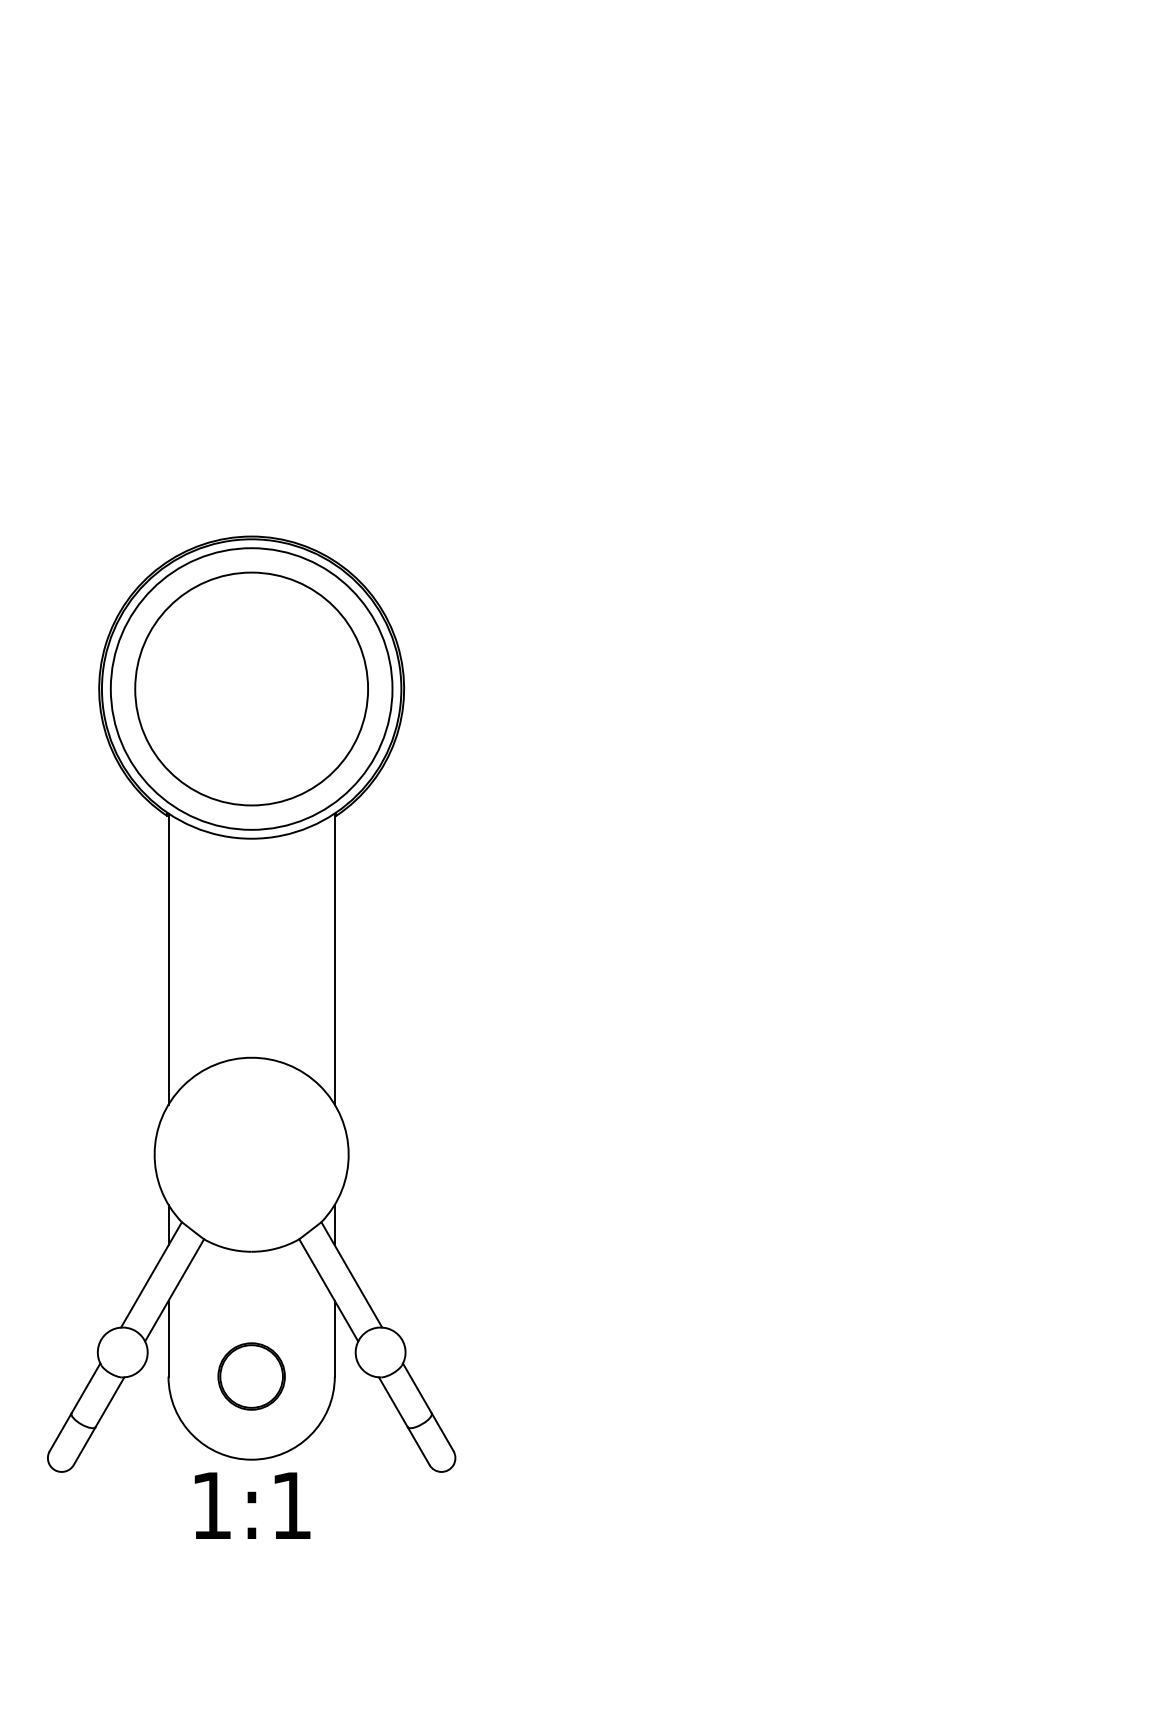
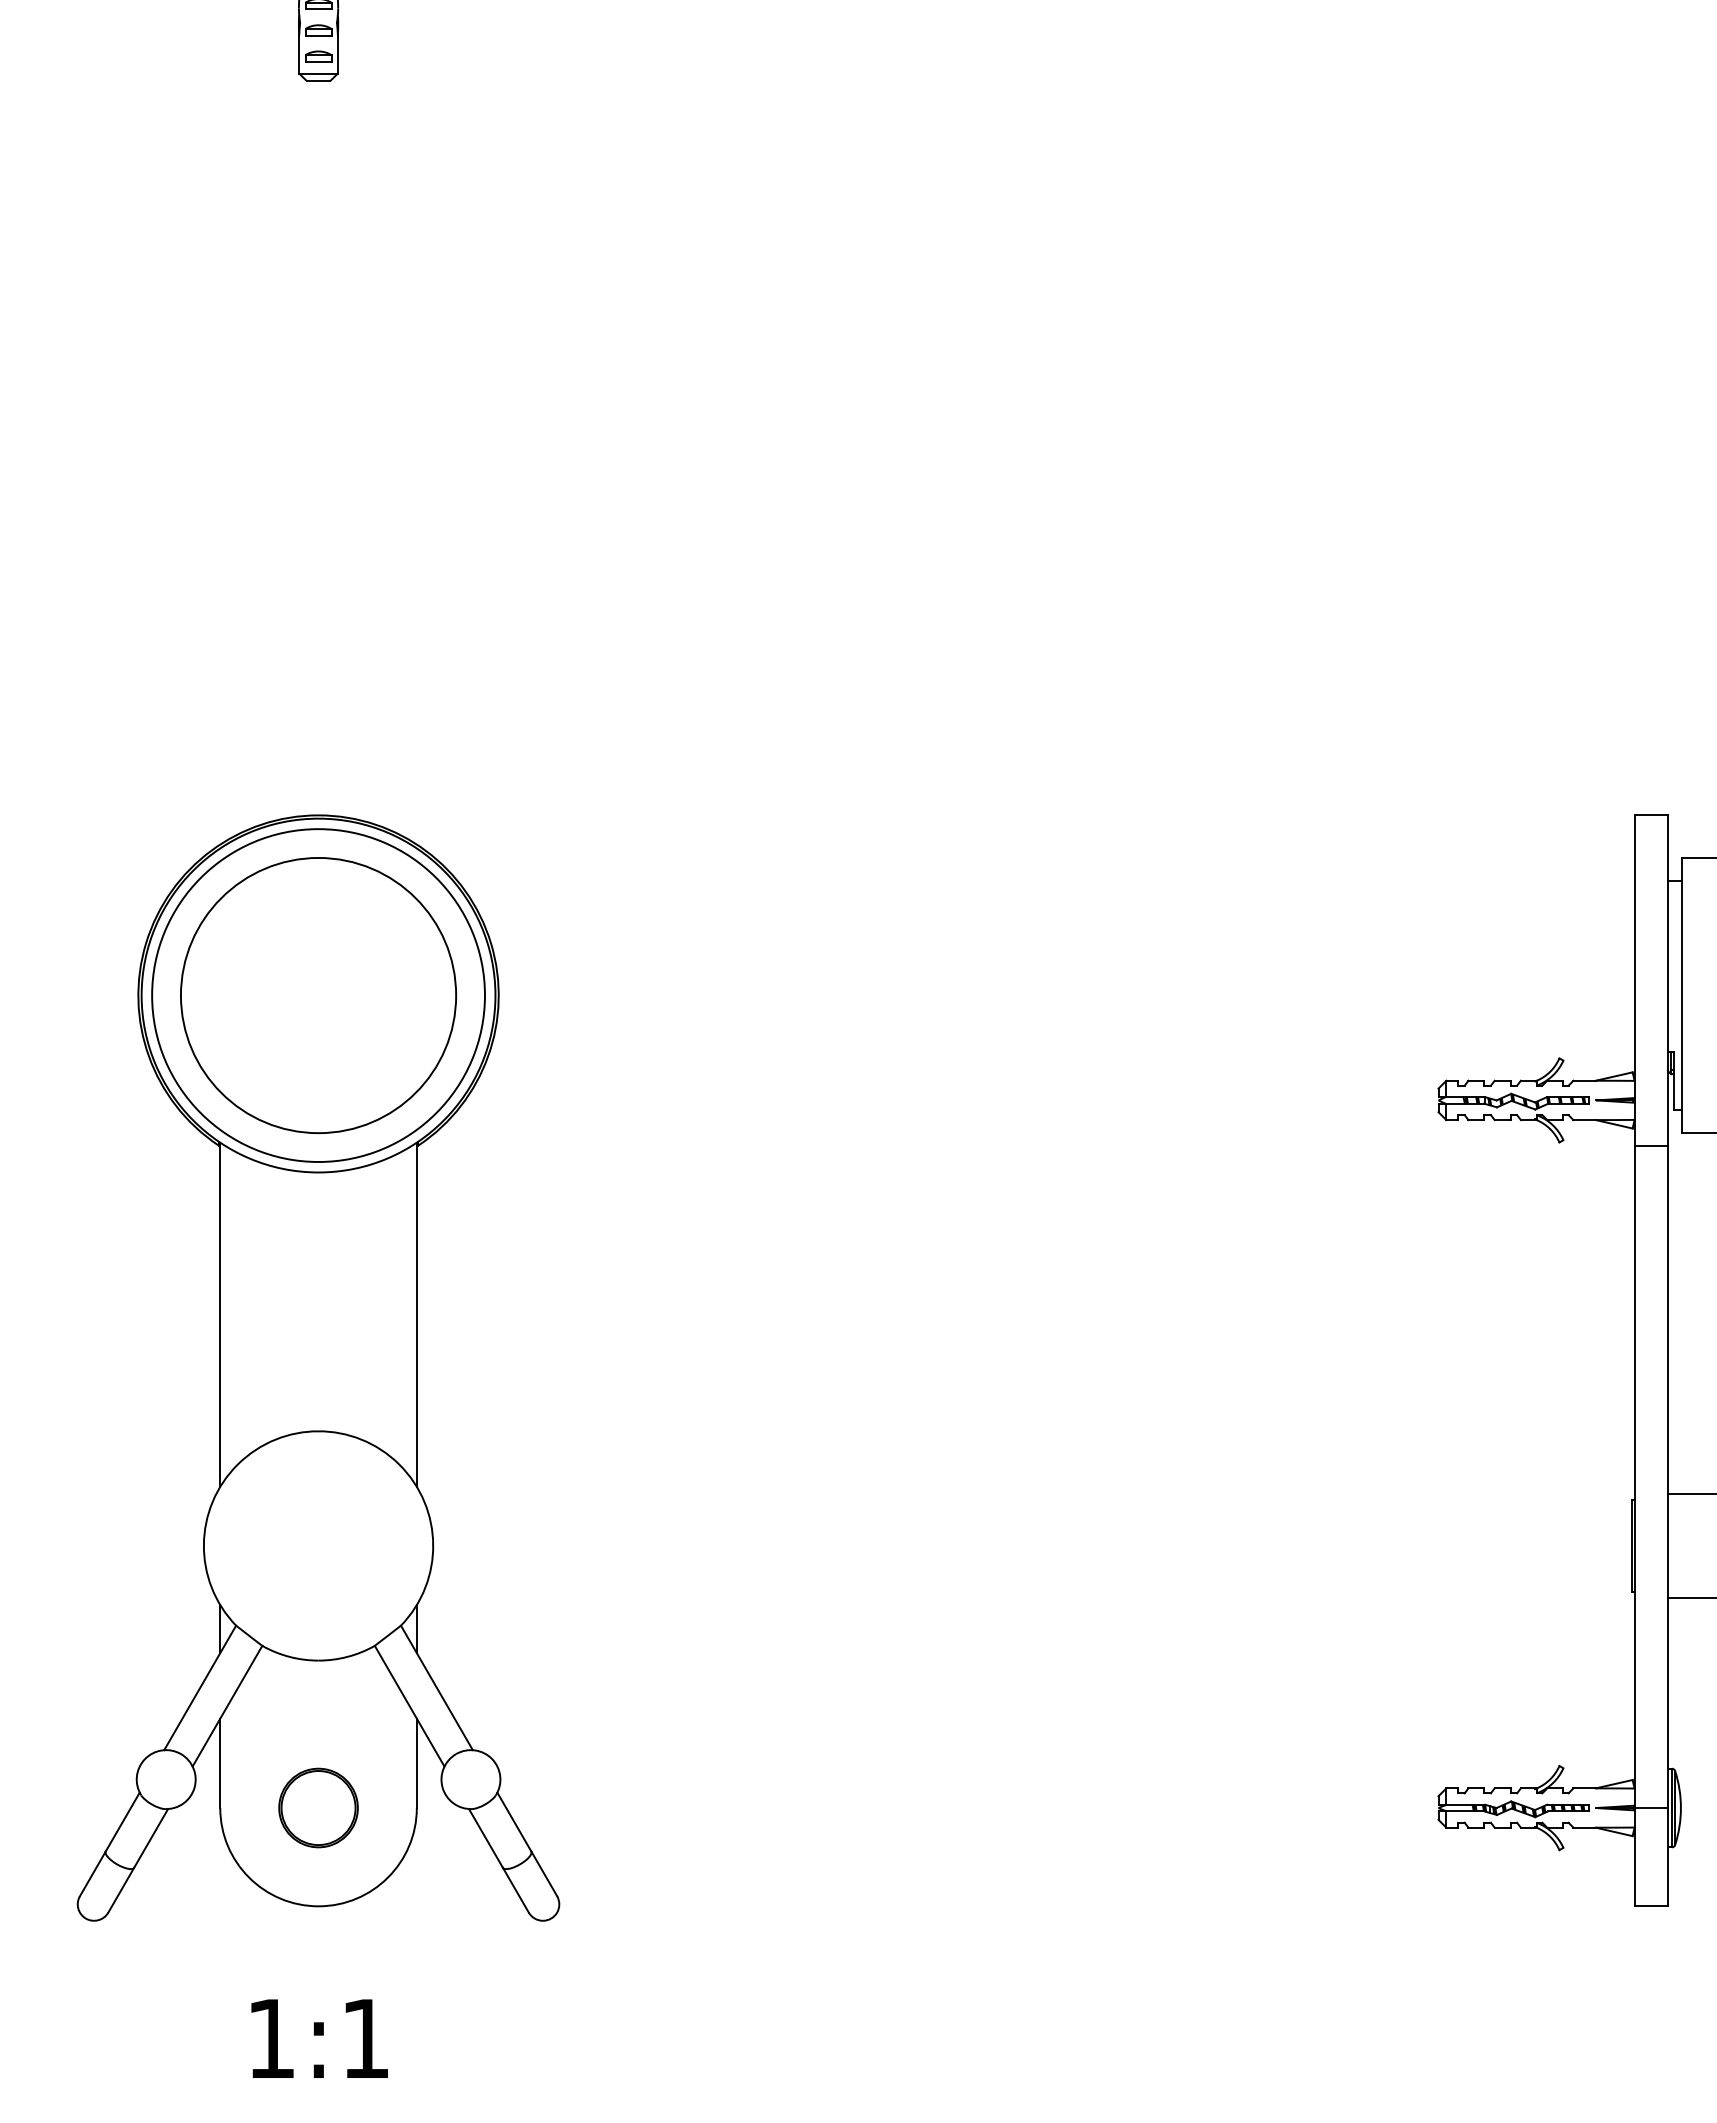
text: (252, 1505) -> (319, 2038), moved

